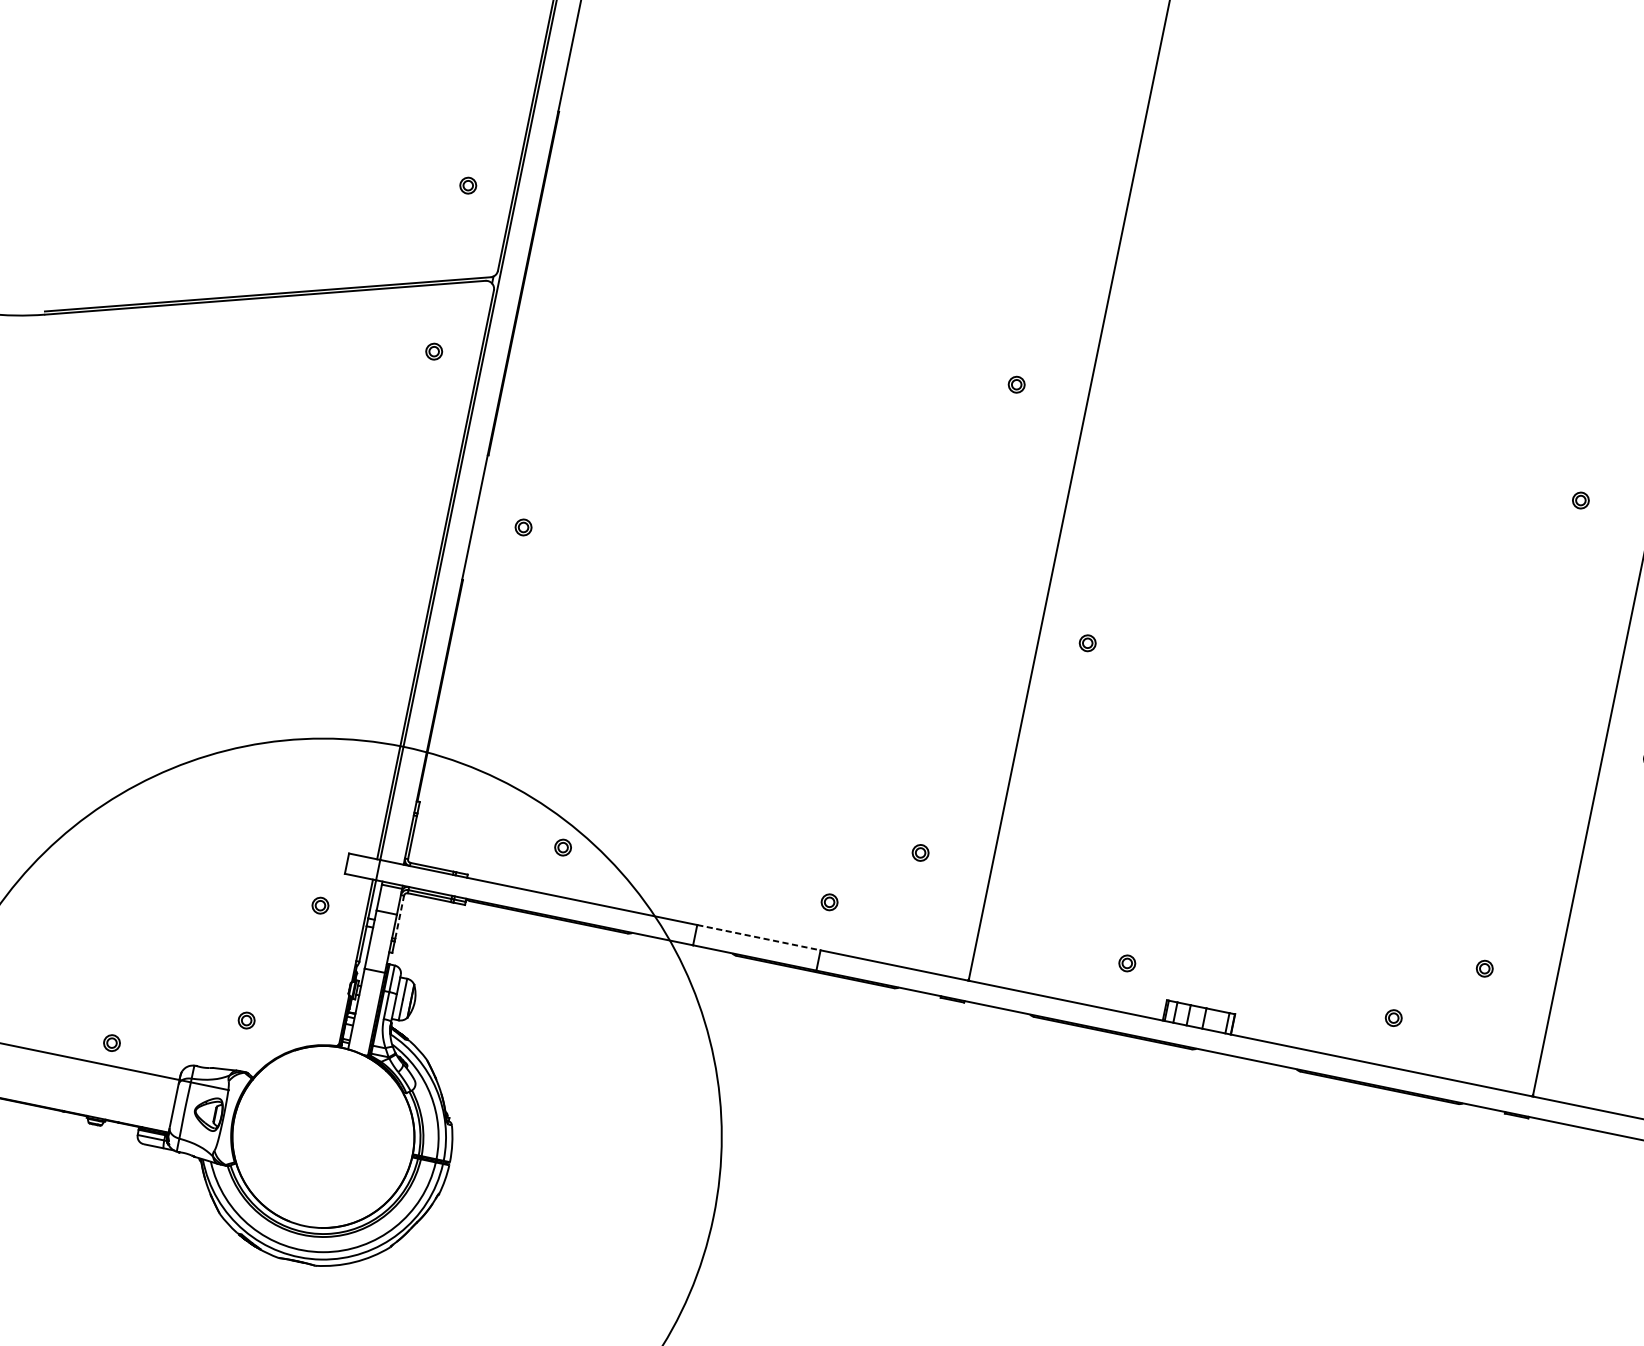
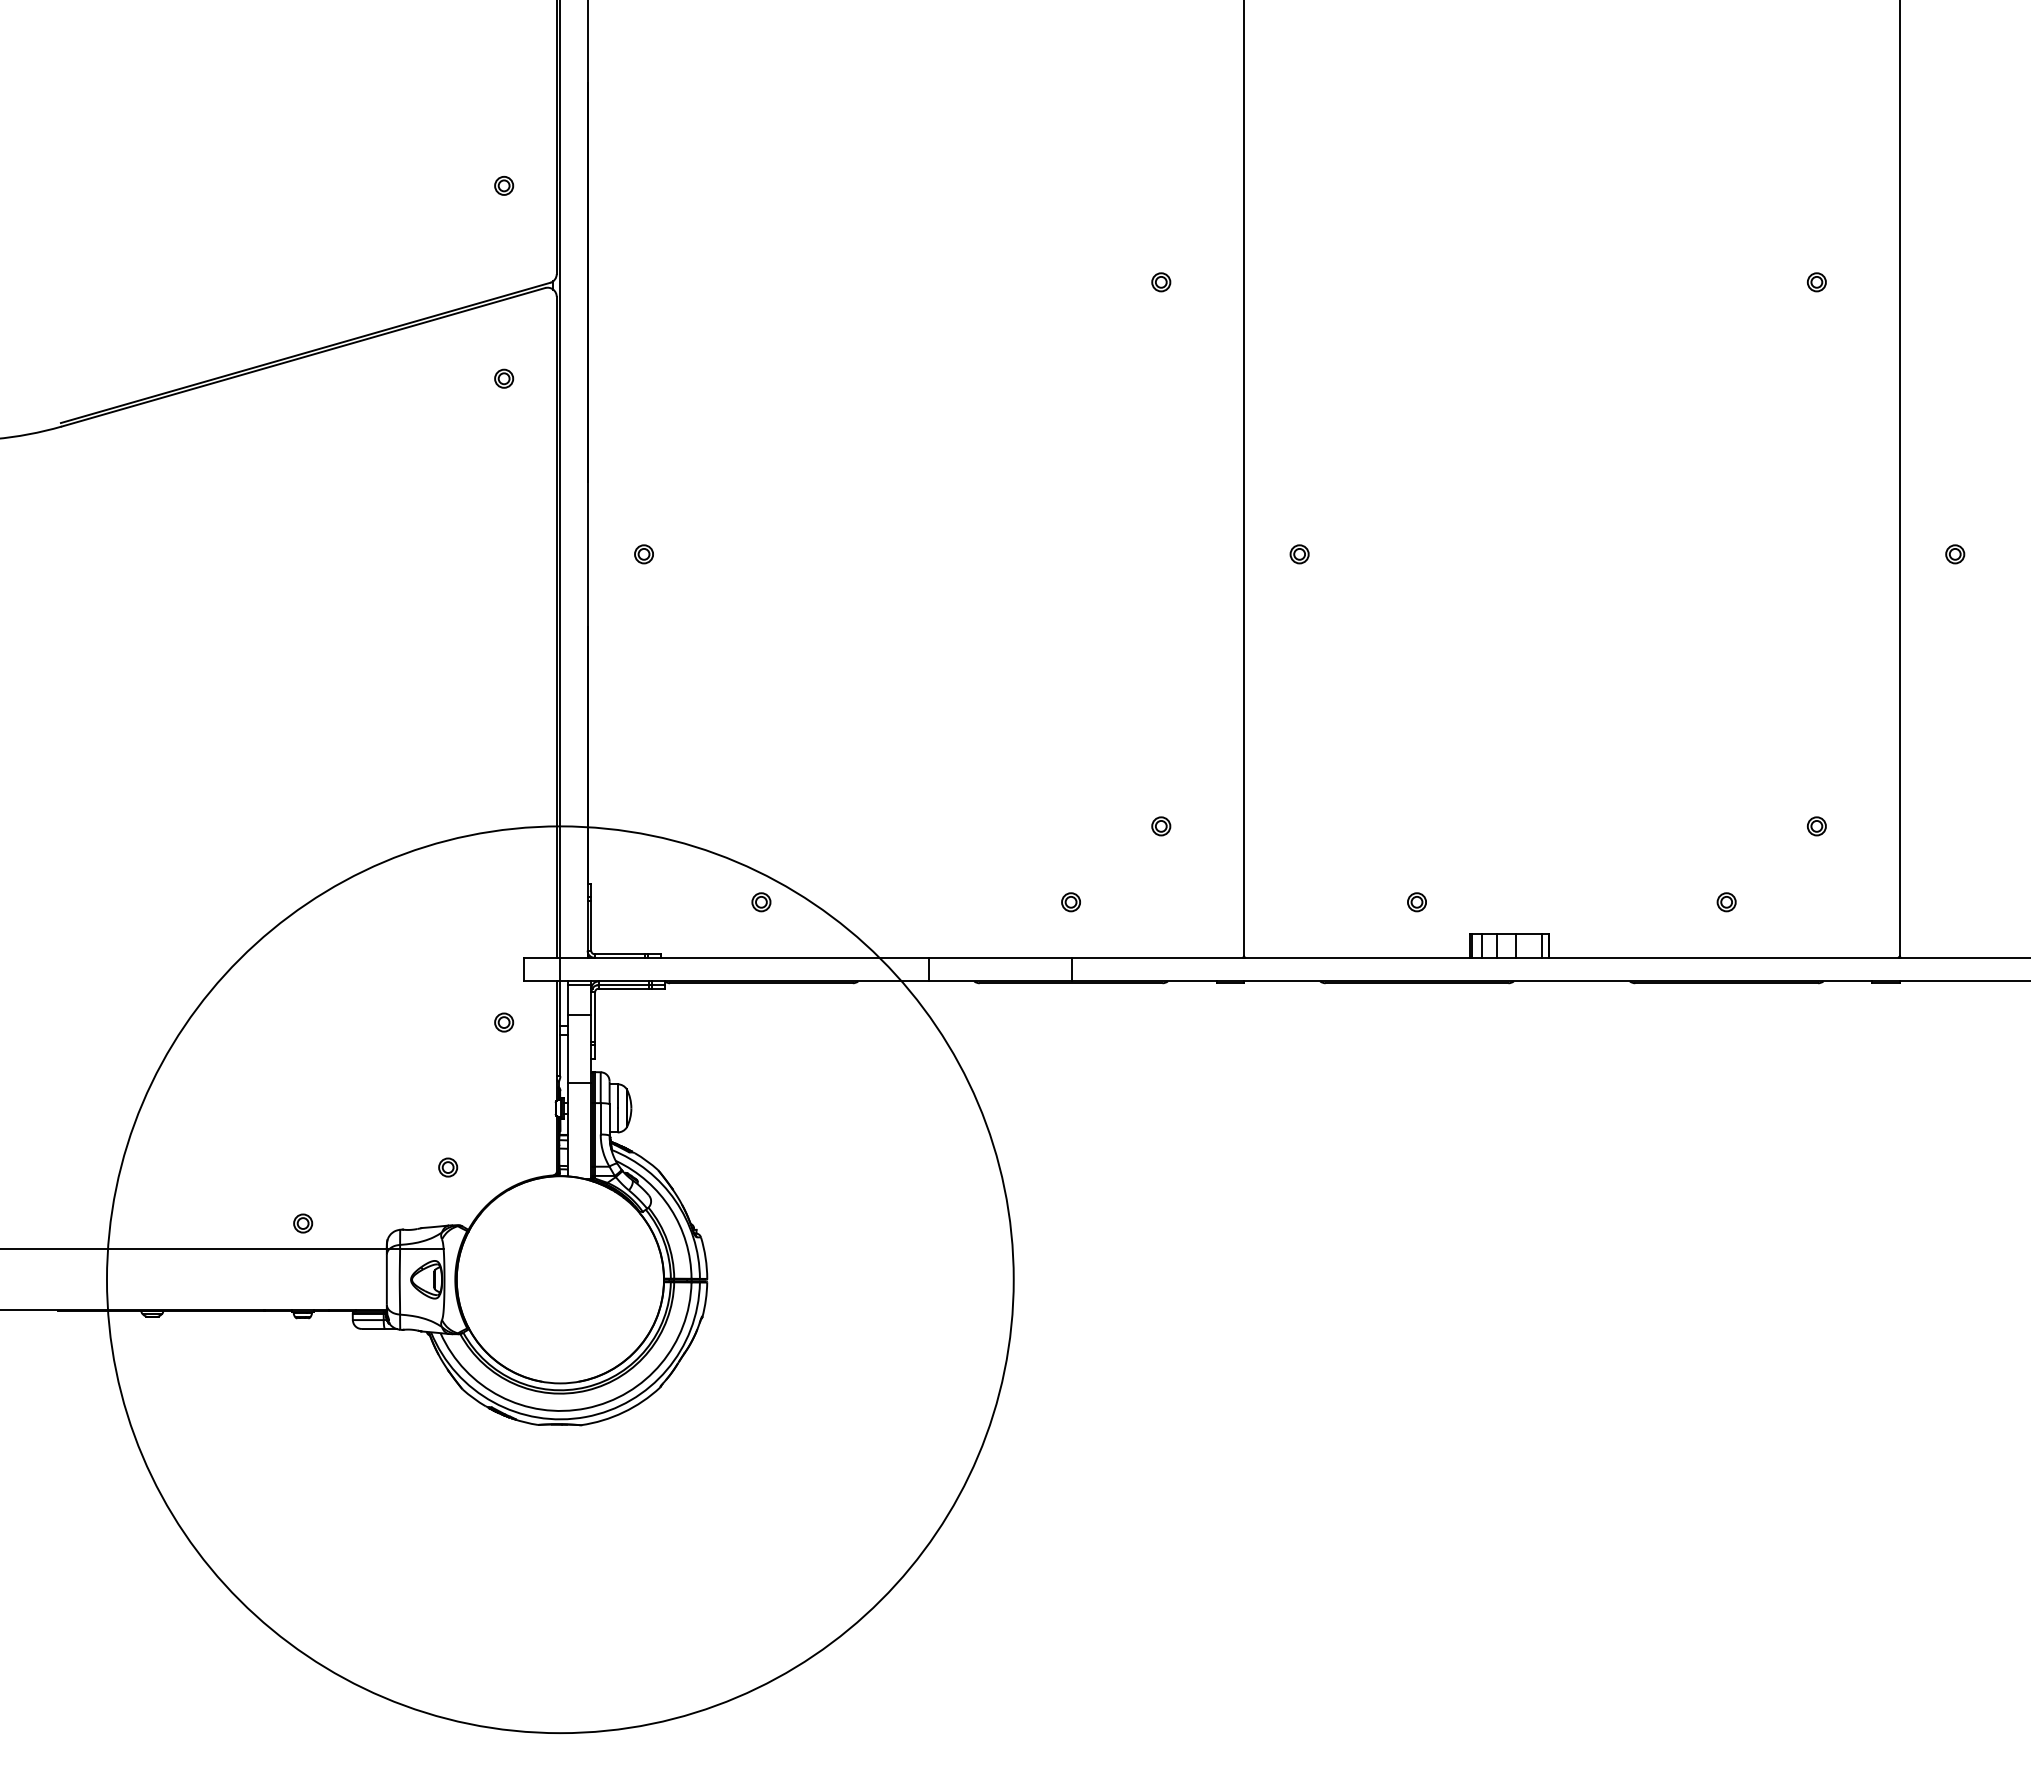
line: (400, 916) -> (595, 1016), dashed -> solid
line: (759, 937) -> (1000, 957), dashed -> solid

